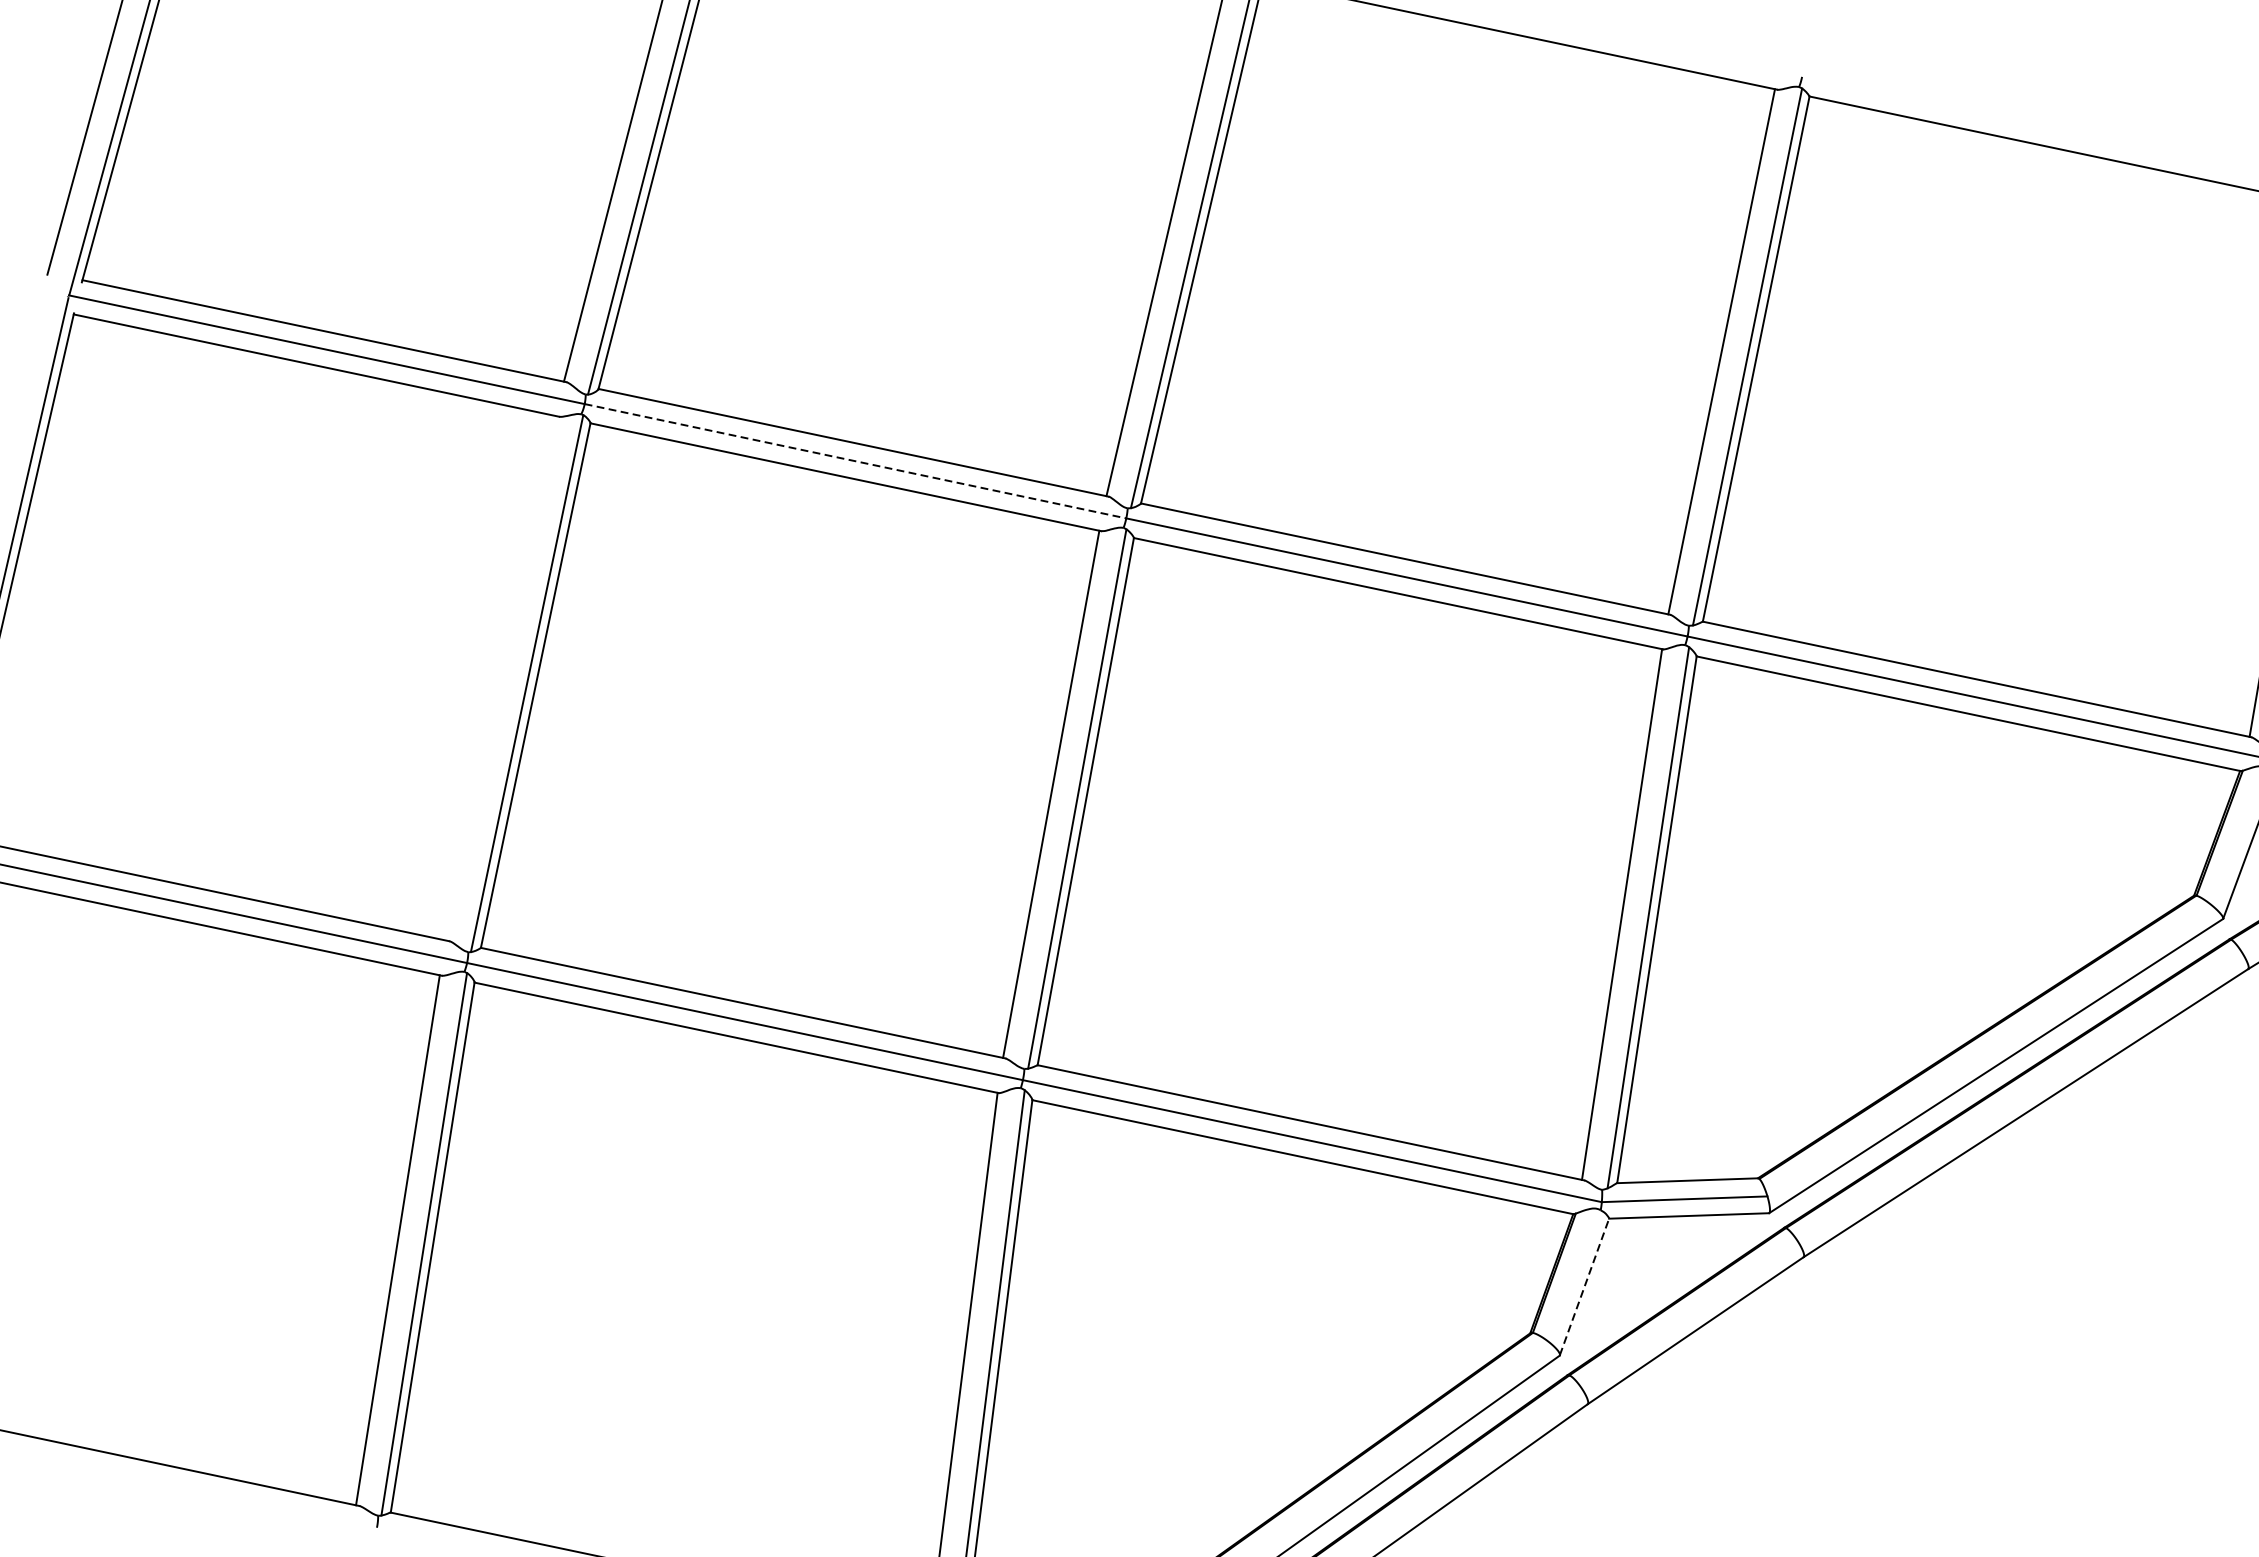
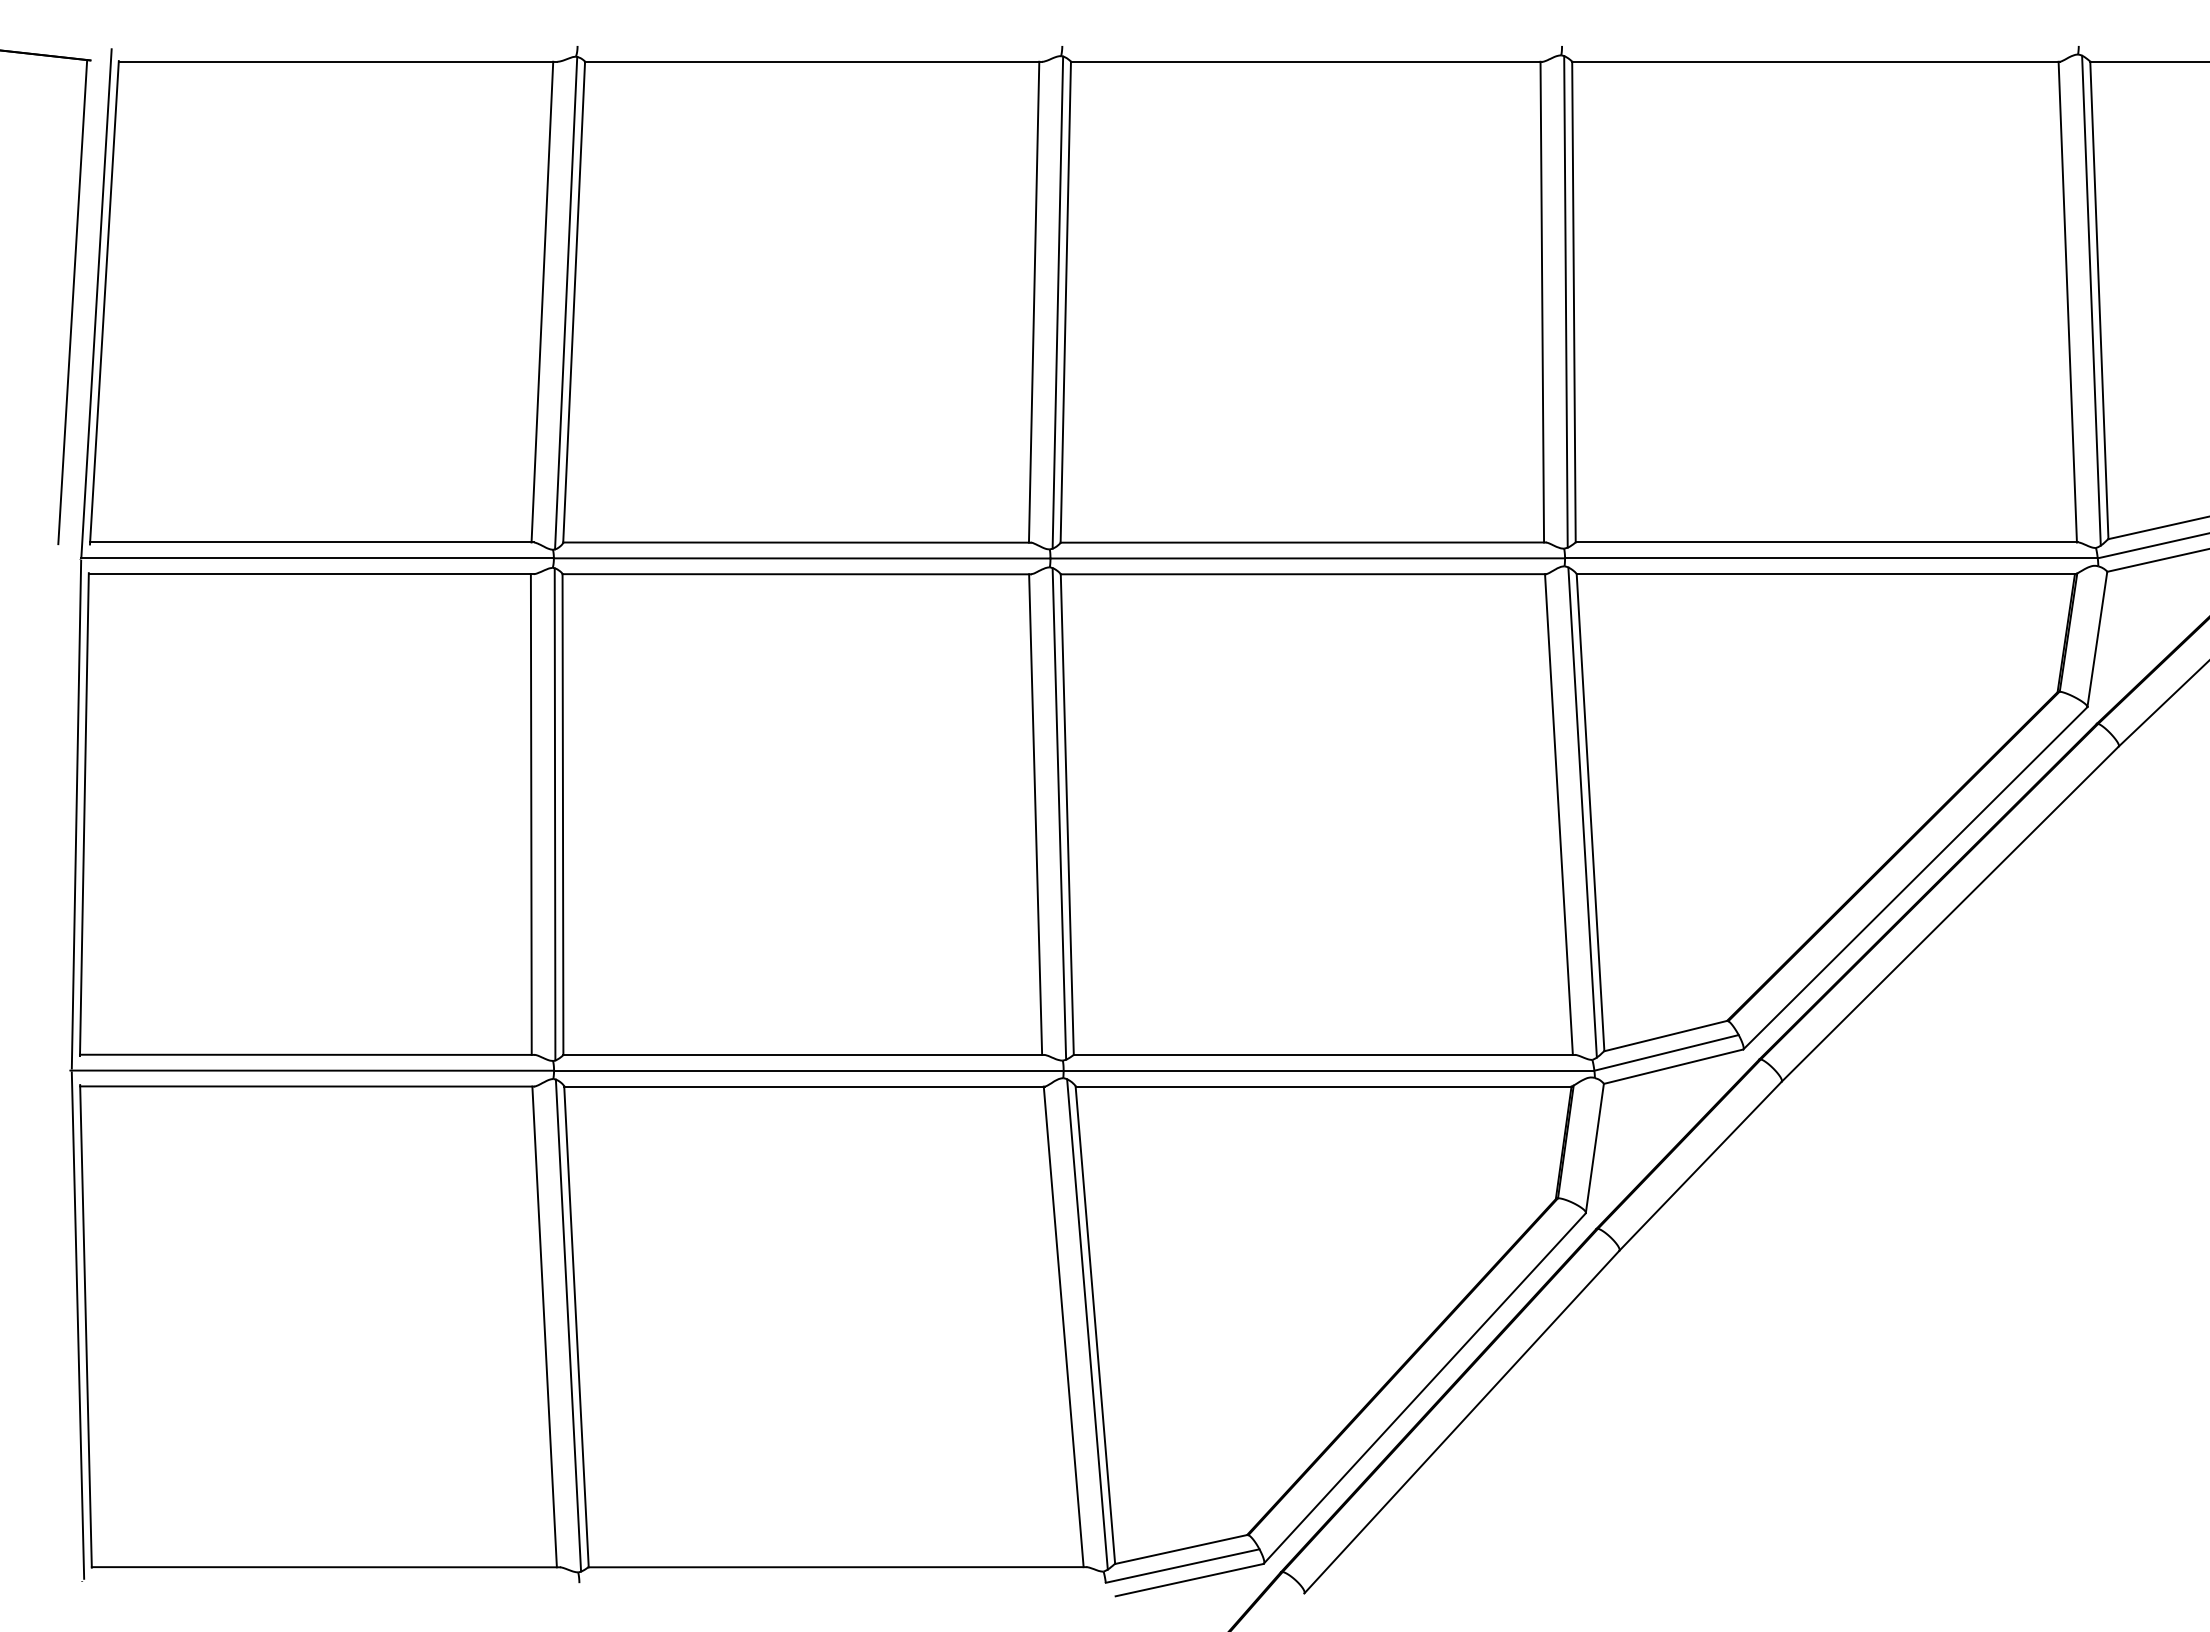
line: (855, 461) -> (802, 558), dashed -> solid
line: (500, 678) -> (530, 814), added
line: (1584, 1285) -> (1594, 1147), dashed -> solid

